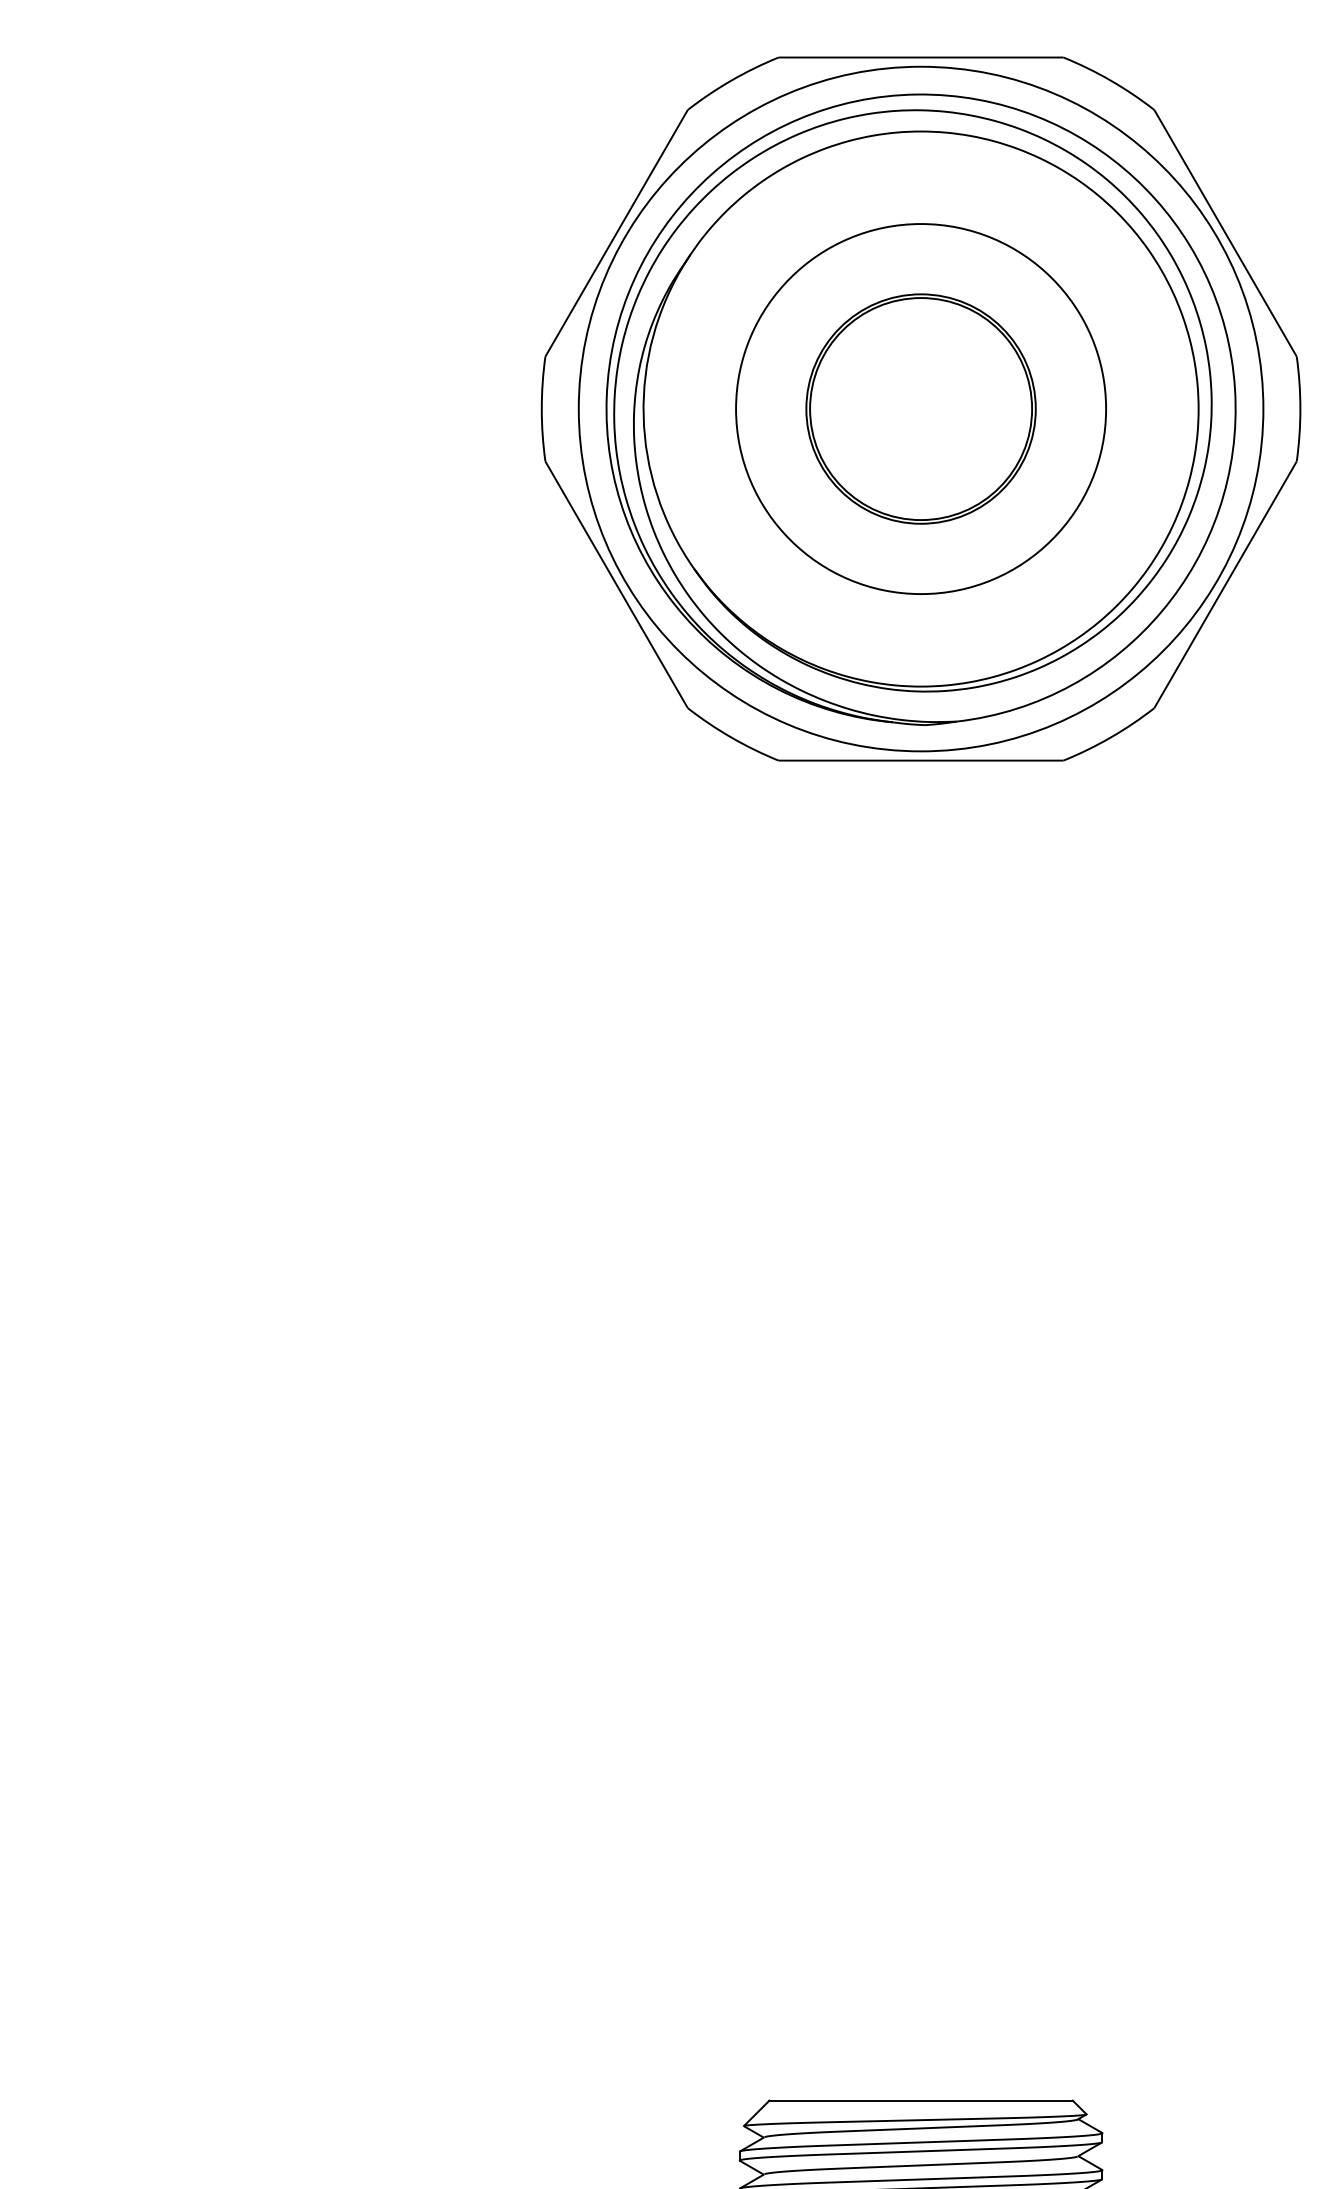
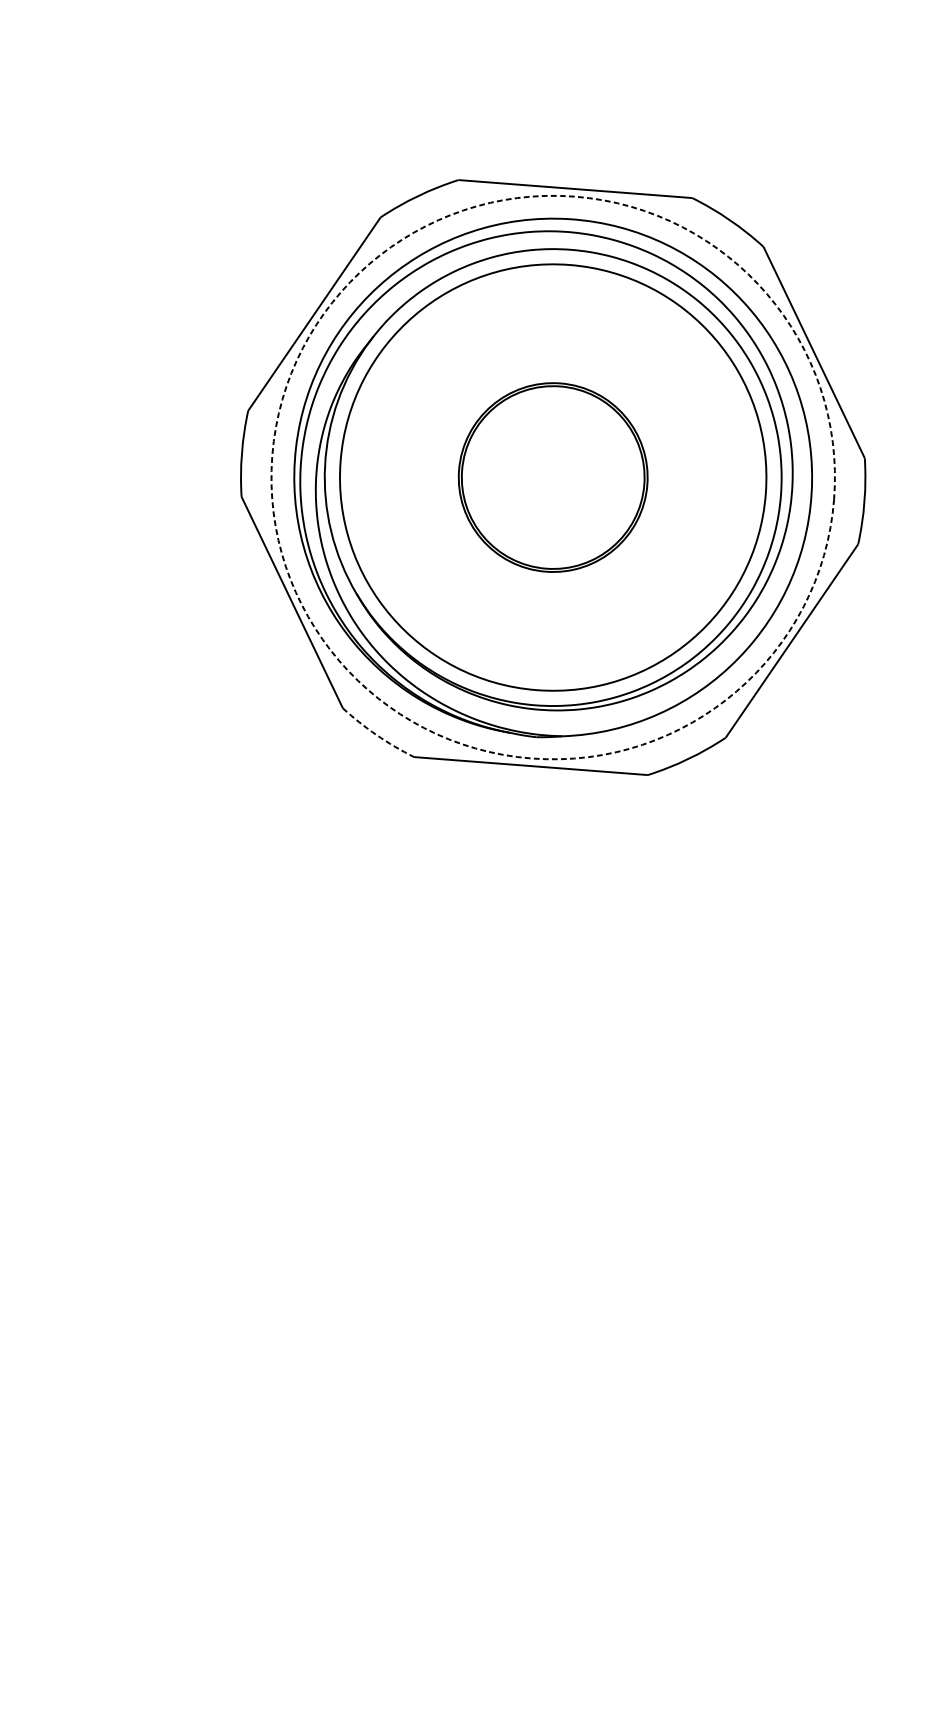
circle: (920, 408) -> (552, 477), solid -> dashed
circle: (921, 409) -> (553, 477), size x1.4
arc: (731, 737) -> (376, 735), solid -> dashed

